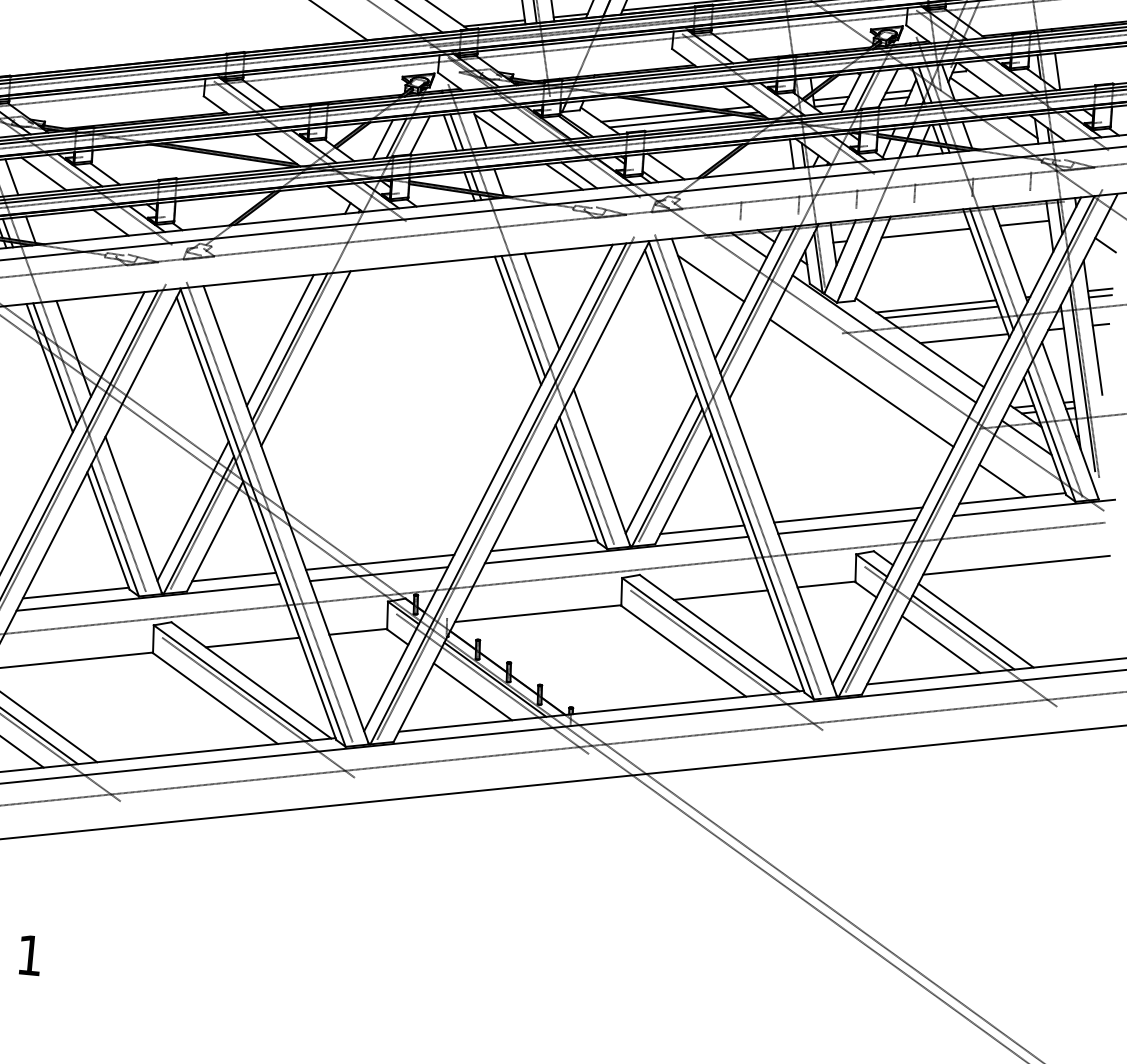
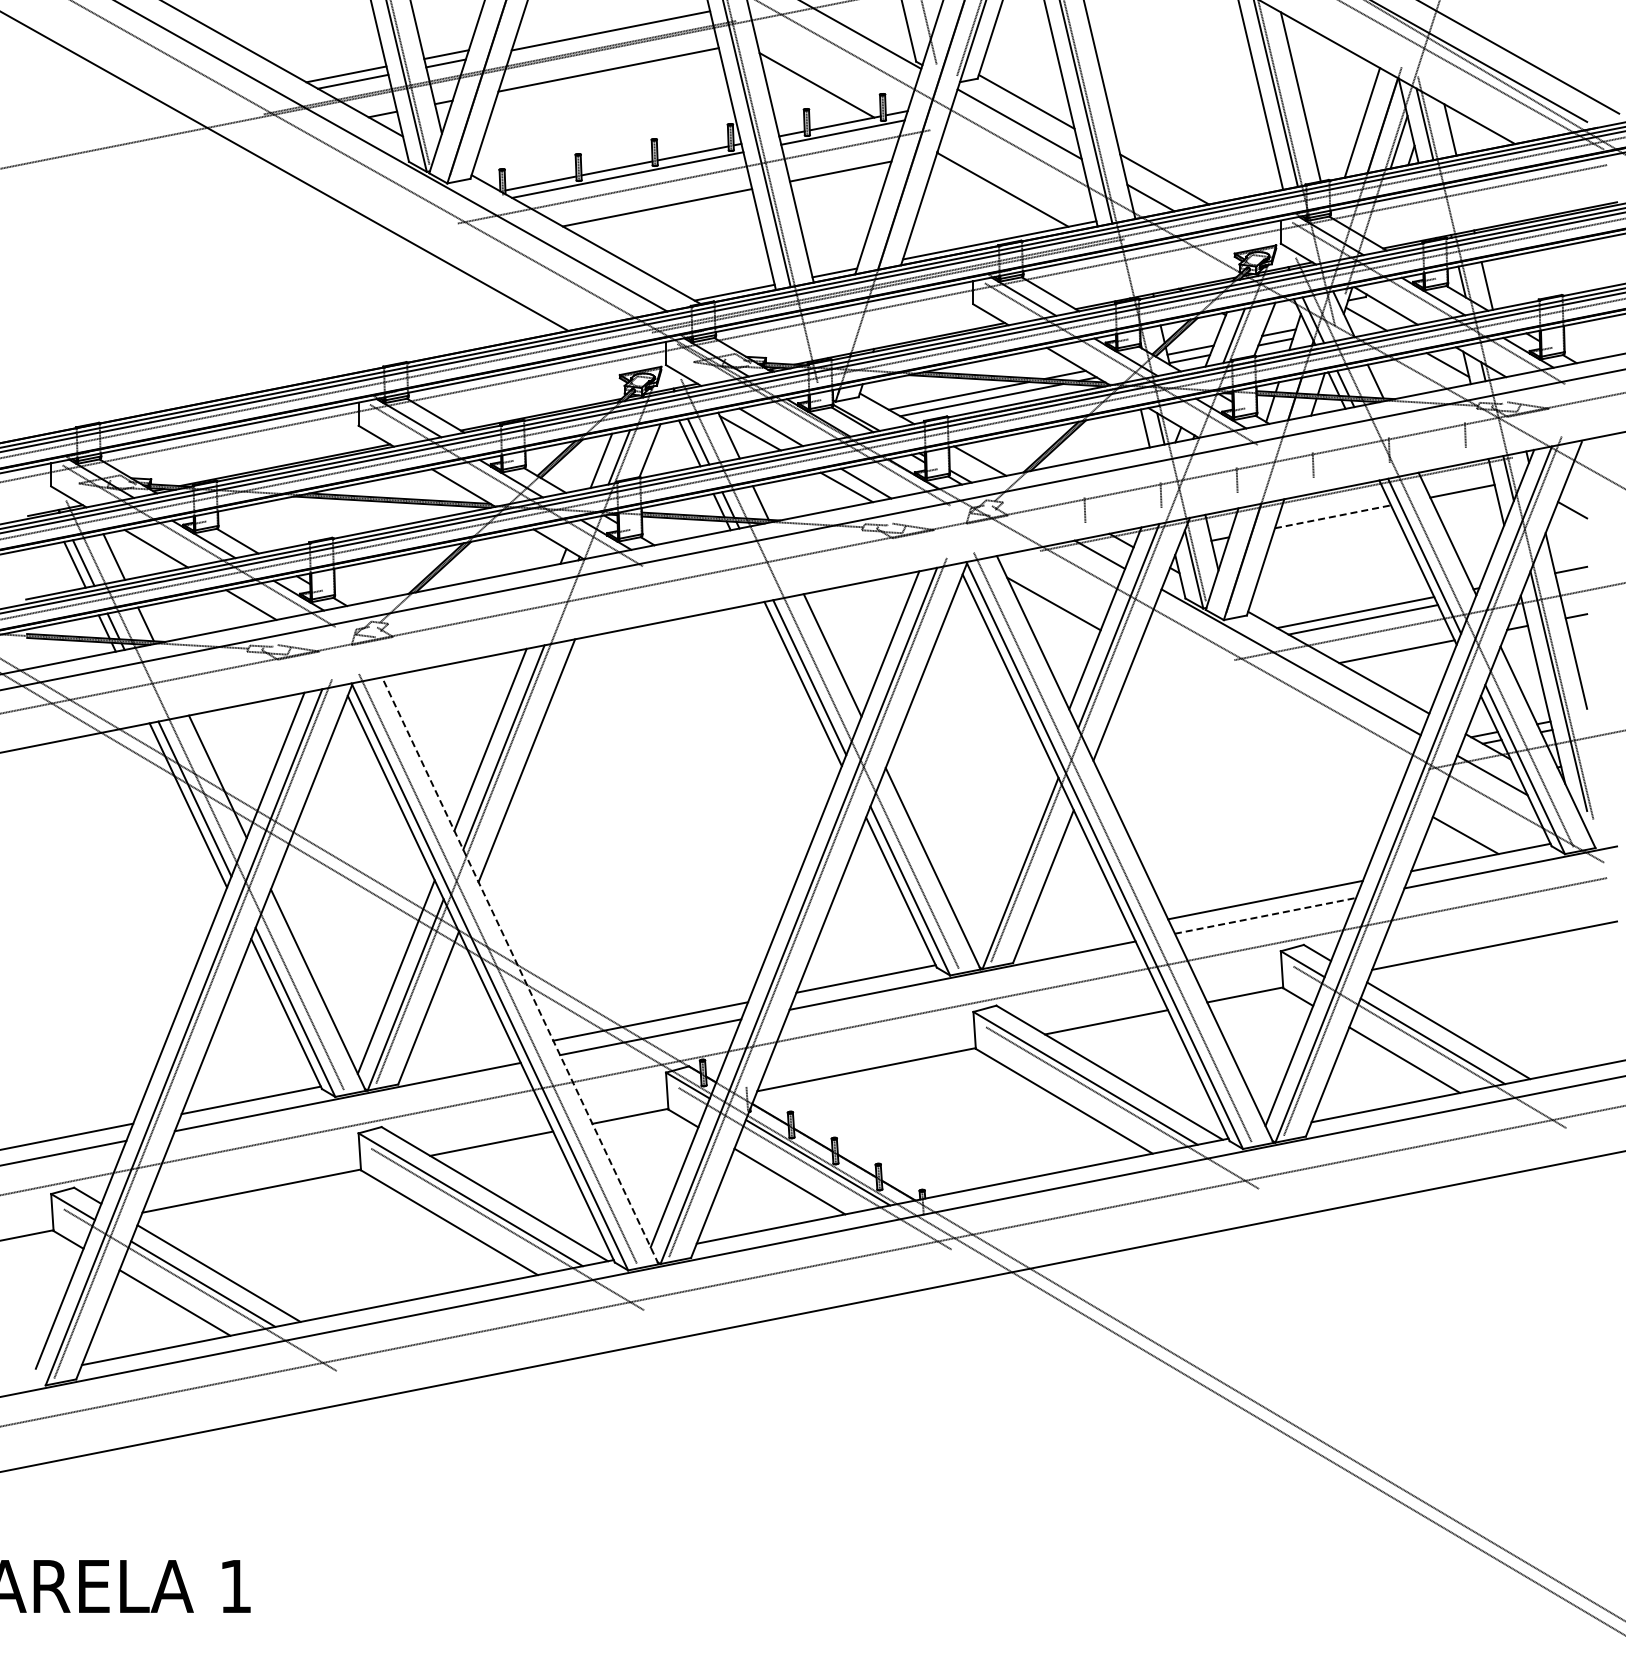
line: (926, 233) -> (1333, 516), solid -> dashed
line: (1100, 296) -> (1572, 578), removed
line: (861, 383) -> (1266, 723), removed
line: (660, 463) -> (1010, 855), removed
line: (286, 515) -> (520, 970), solid -> dashed
line: (848, 526) -> (1266, 915), solid -> dashed
line: (702, 529) -> (1073, 937), removed
line: (233, 577) -> (458, 1059), removed

